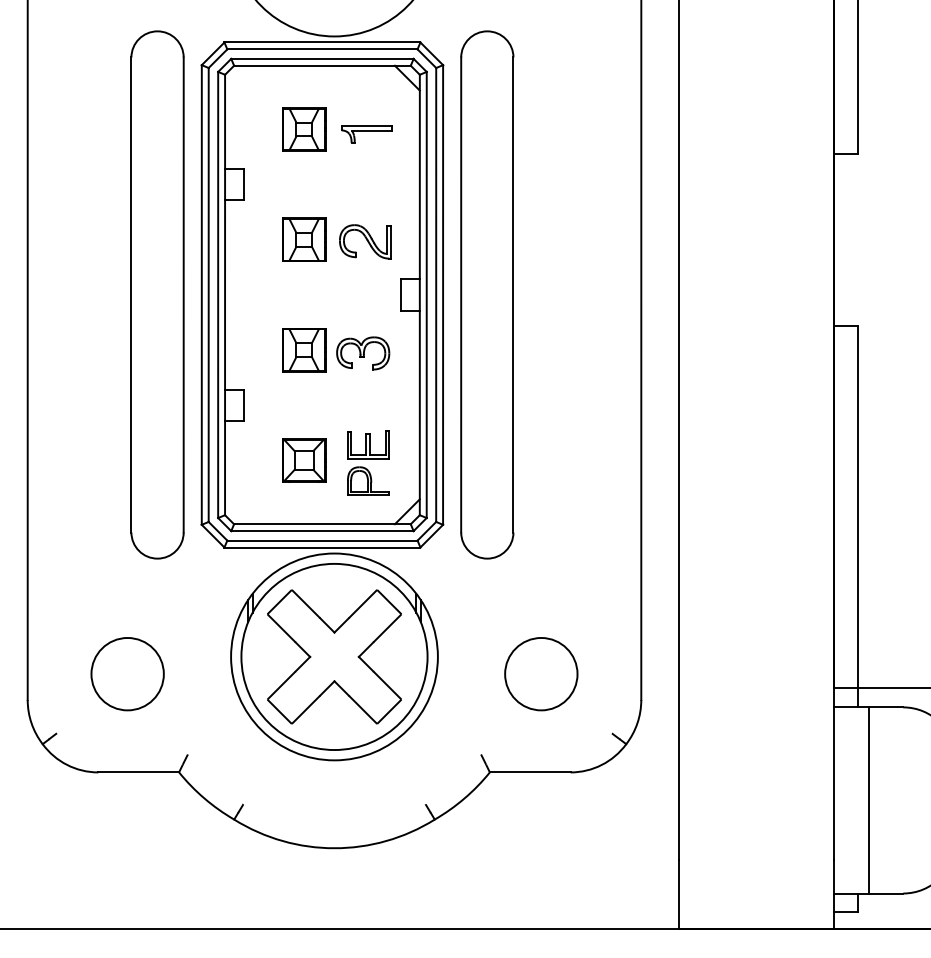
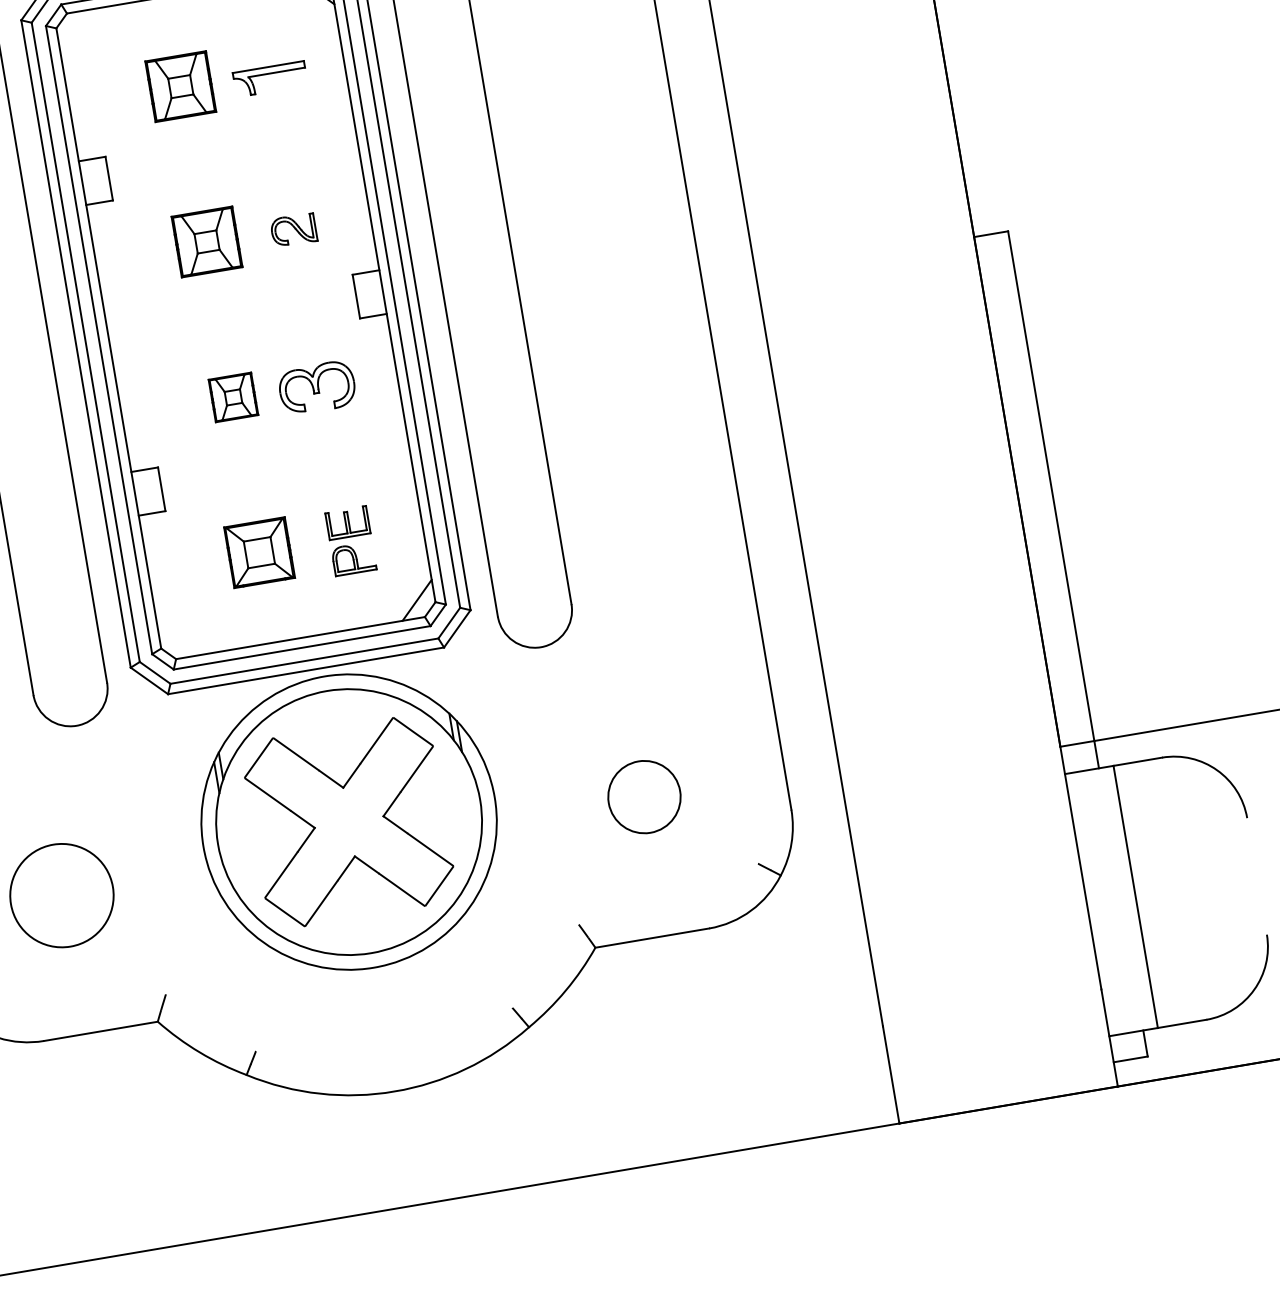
part: (365, 241) -> (293, 229), size x0.6
part: (304, 350) -> (233, 397), size x0.7
part: (368, 462) -> (350, 540), size x0.7
circle: (541, 673) -> (644, 796), size x0.7

